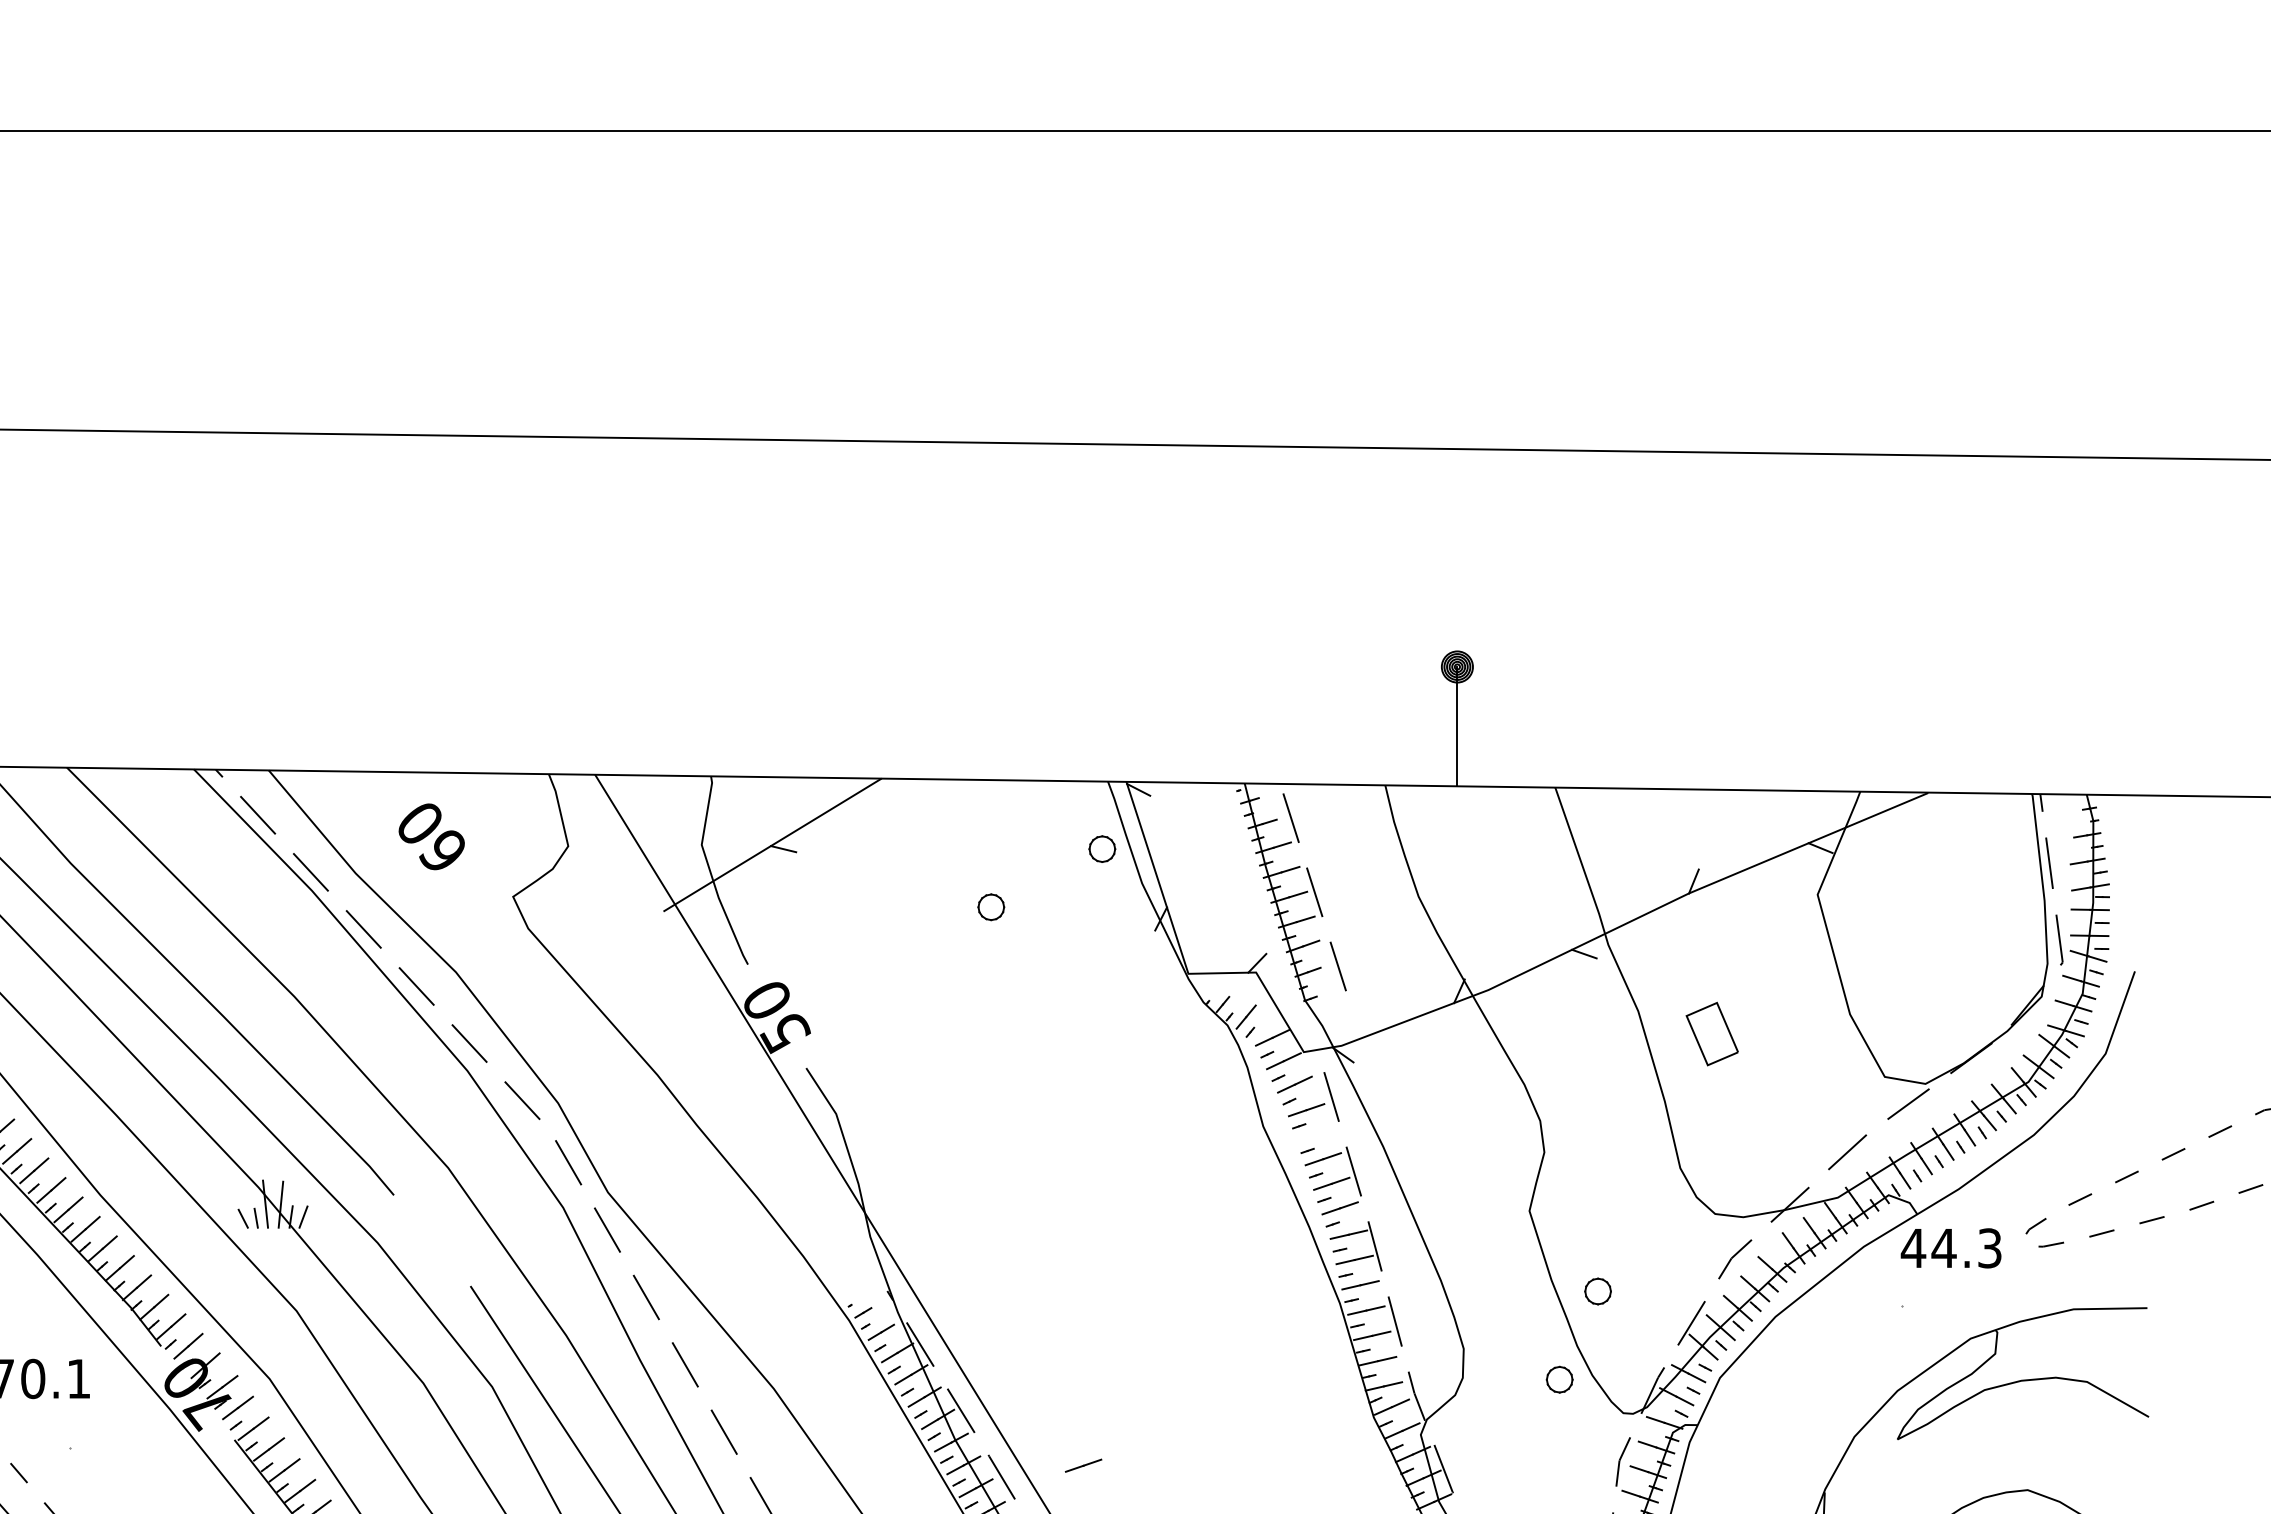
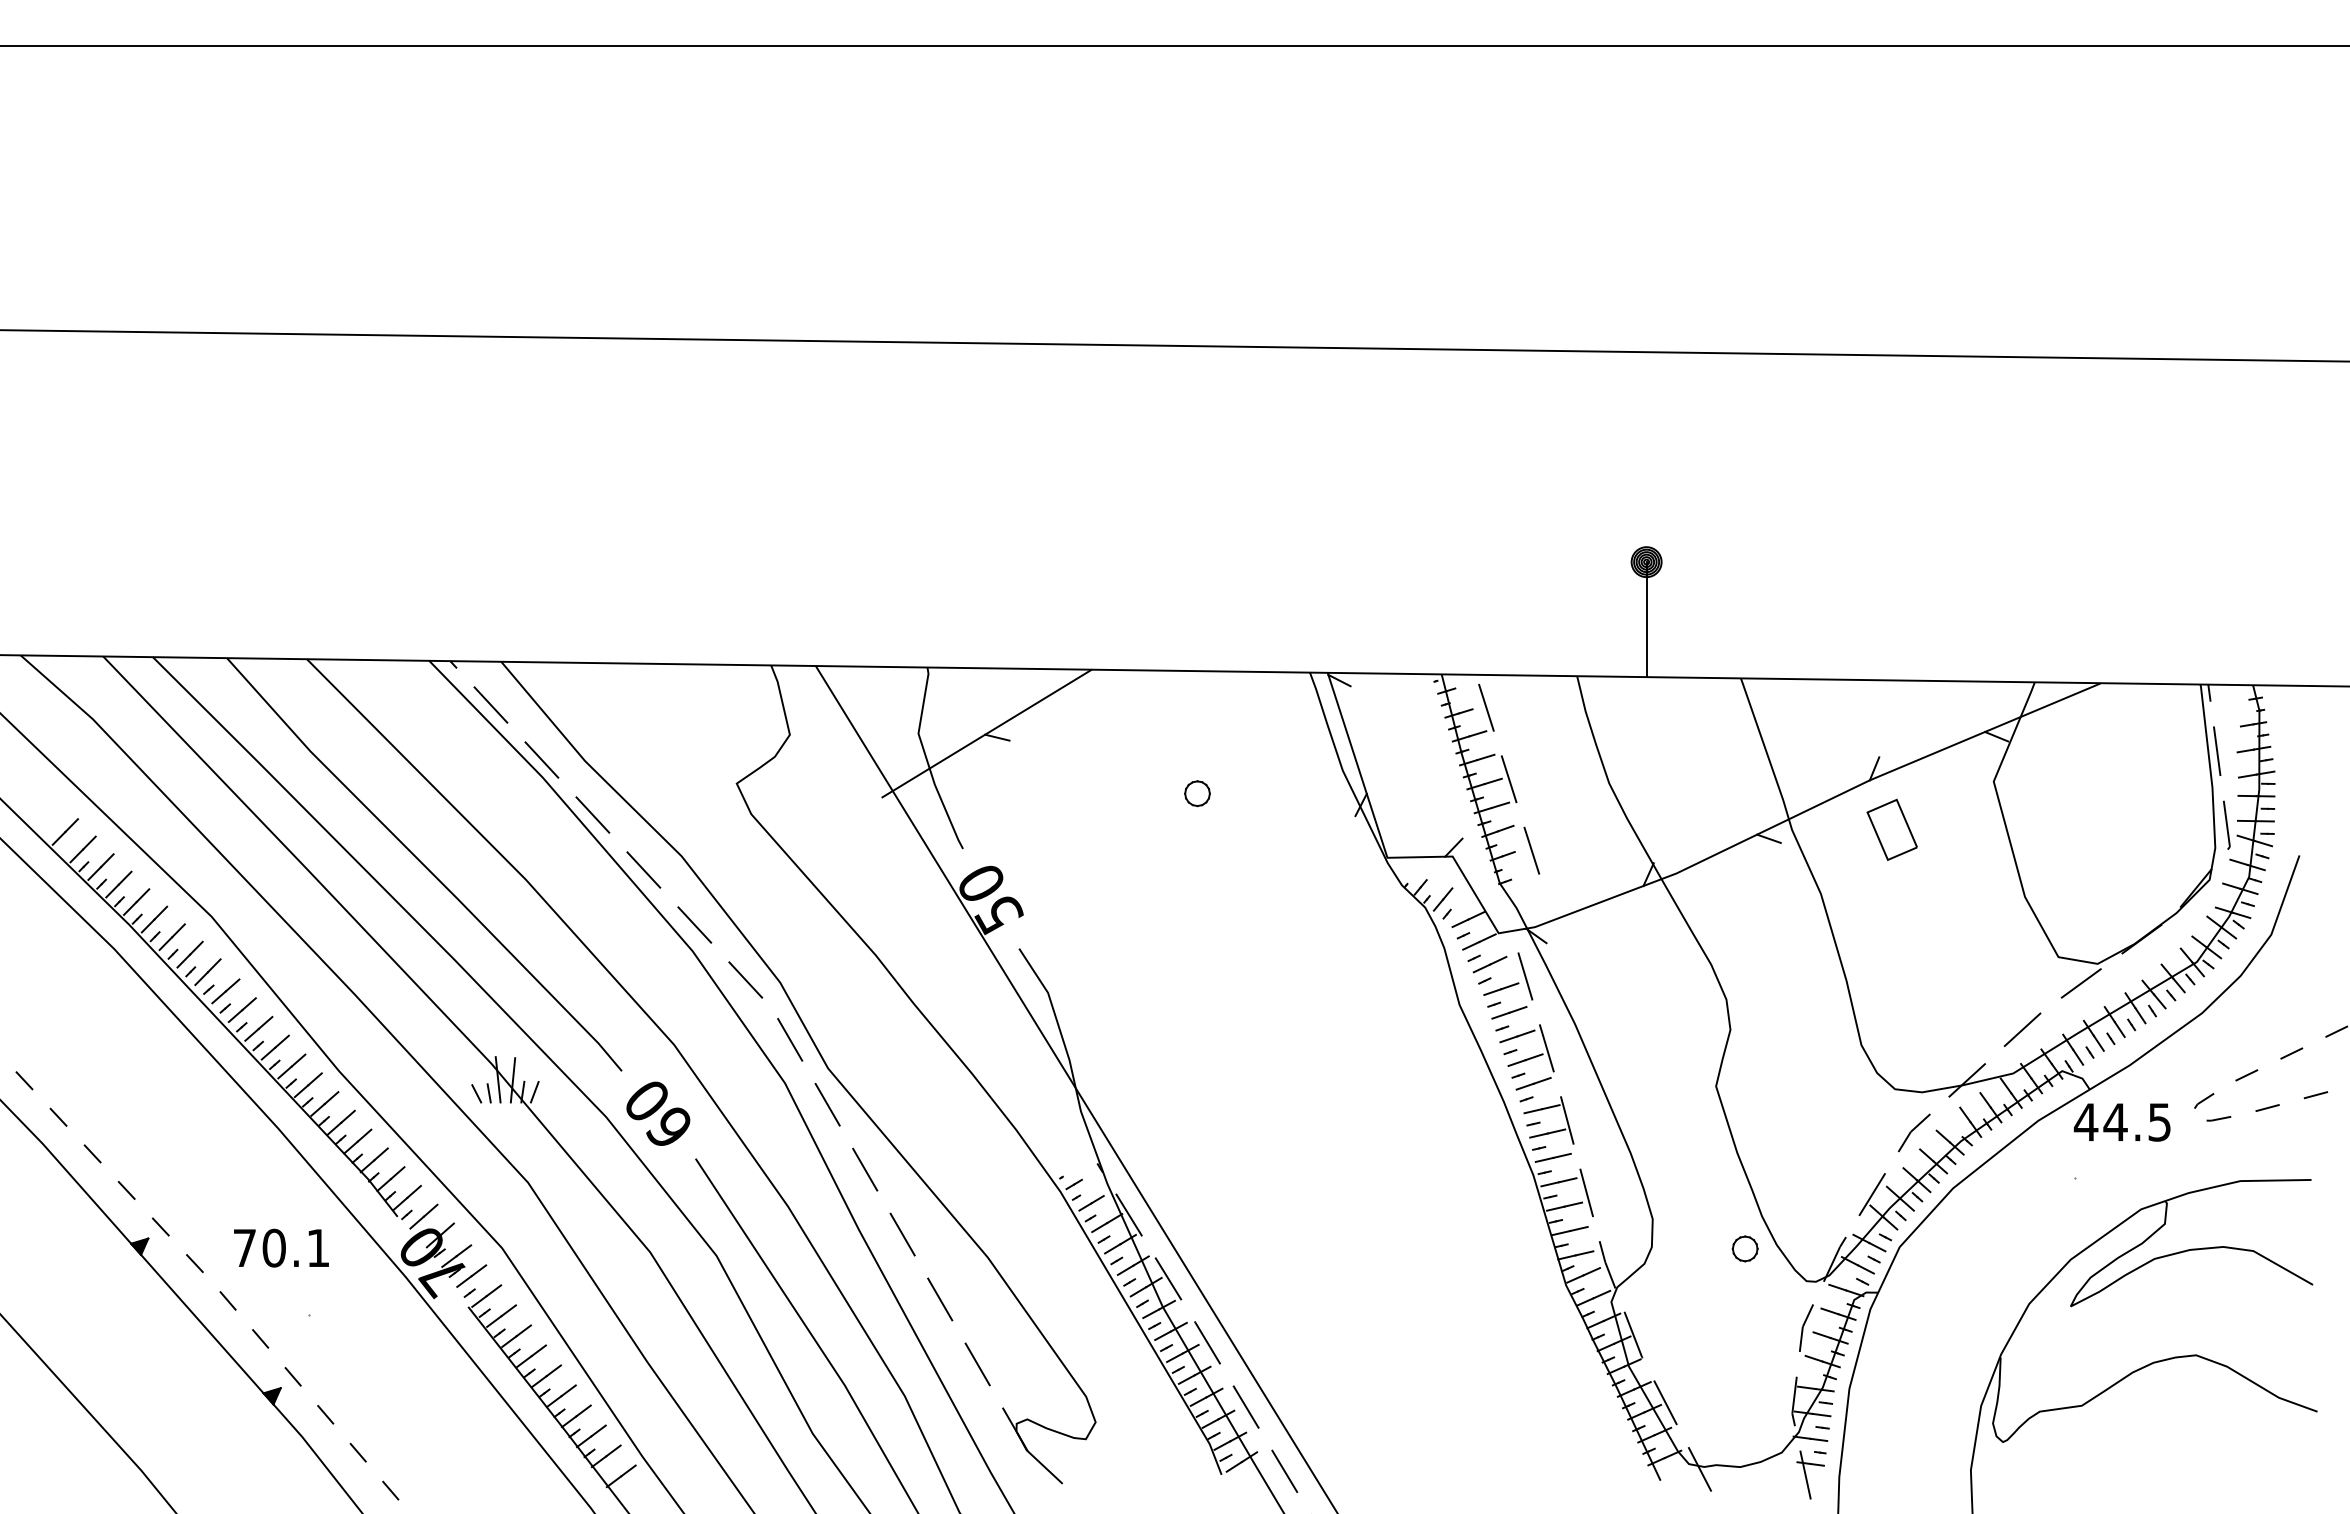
text: (431, 836) -> (658, 1113), moved
part: (1102, 848) -> (1304, 737), removed
part: (1711, 1033) -> (1891, 829), moved
text: (1989, 1248) -> (2159, 1122), 44.3 -> 44.5
part: (1597, 1291) -> (1781, 1163), removed
line: (1083, 1465) -> (1509, 1012), moved

